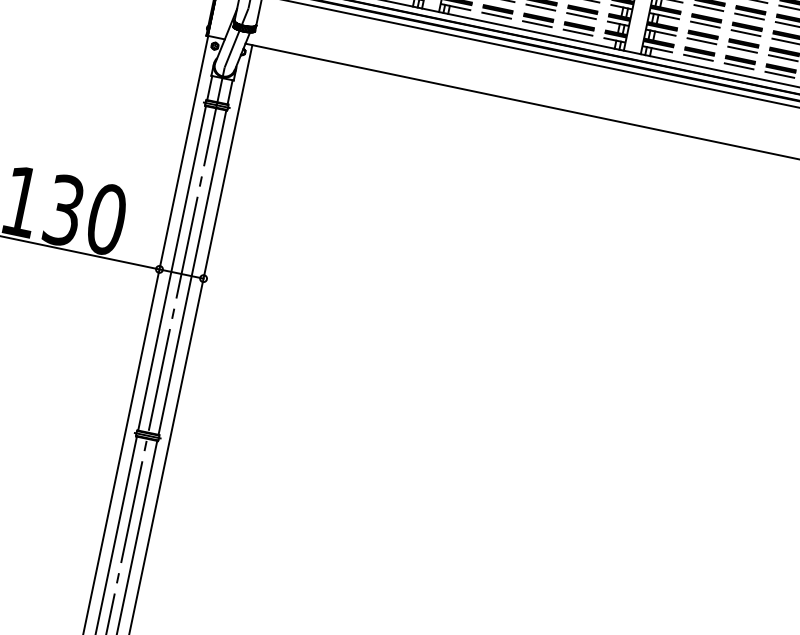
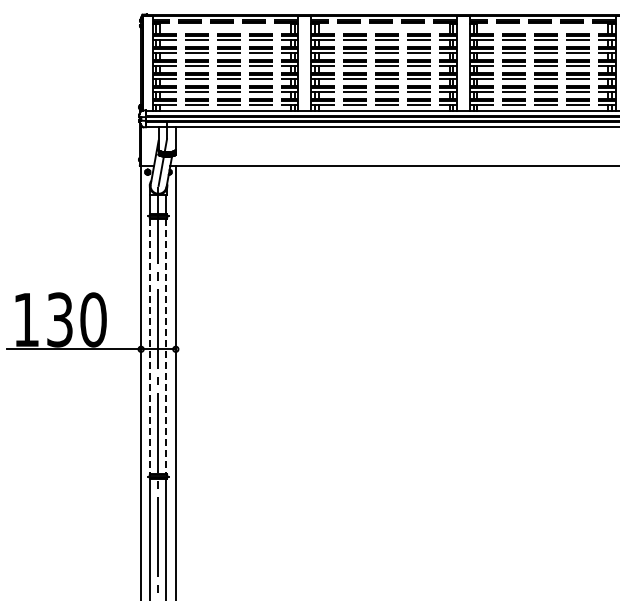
line: (172, 268) -> (150, 346), solid -> dashed
line: (192, 272) -> (166, 346), solid -> dashed

